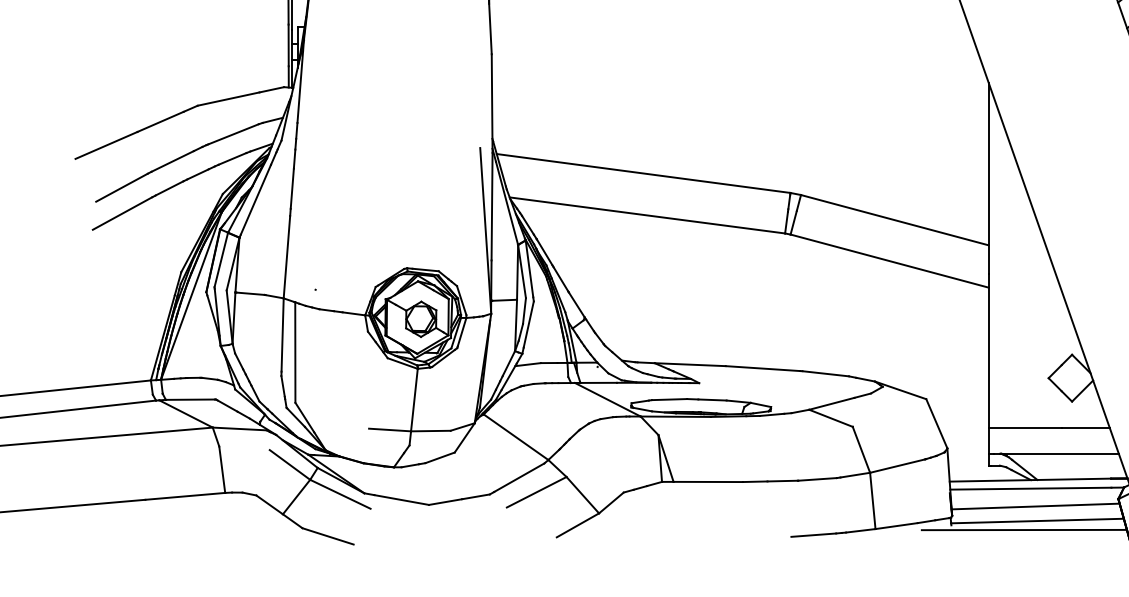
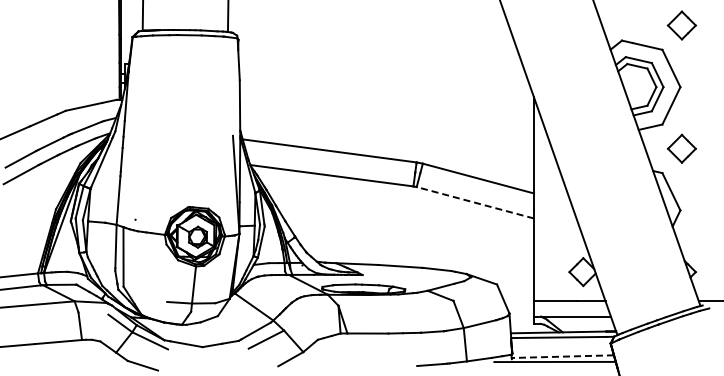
line: (889, 260) -> (475, 202), solid -> dashed
line: (1035, 505) -> (561, 347), removed
line: (1036, 520) -> (562, 356), solid -> dashed

